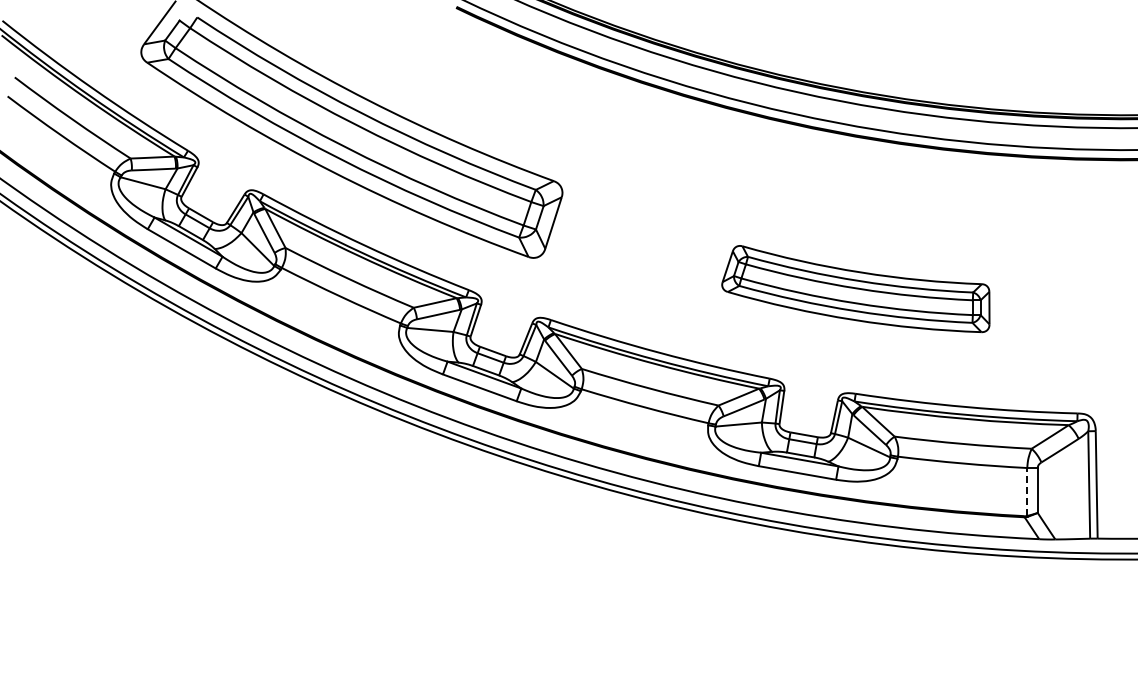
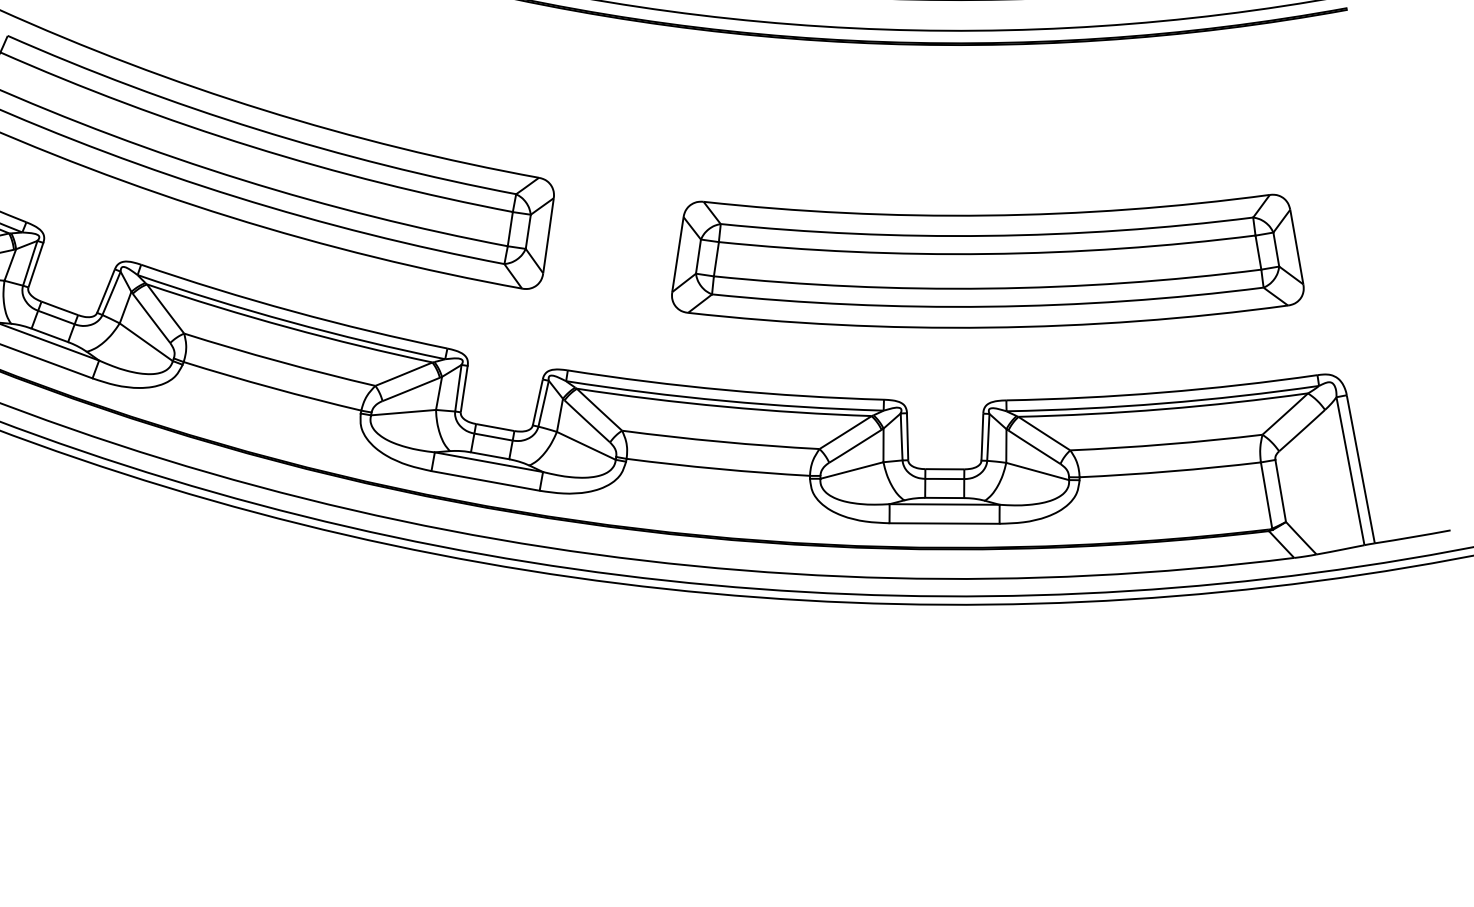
part: (855, 288) -> (981, 254), size x1.67
line: (1027, 491) -> (1266, 494), dashed -> solid

